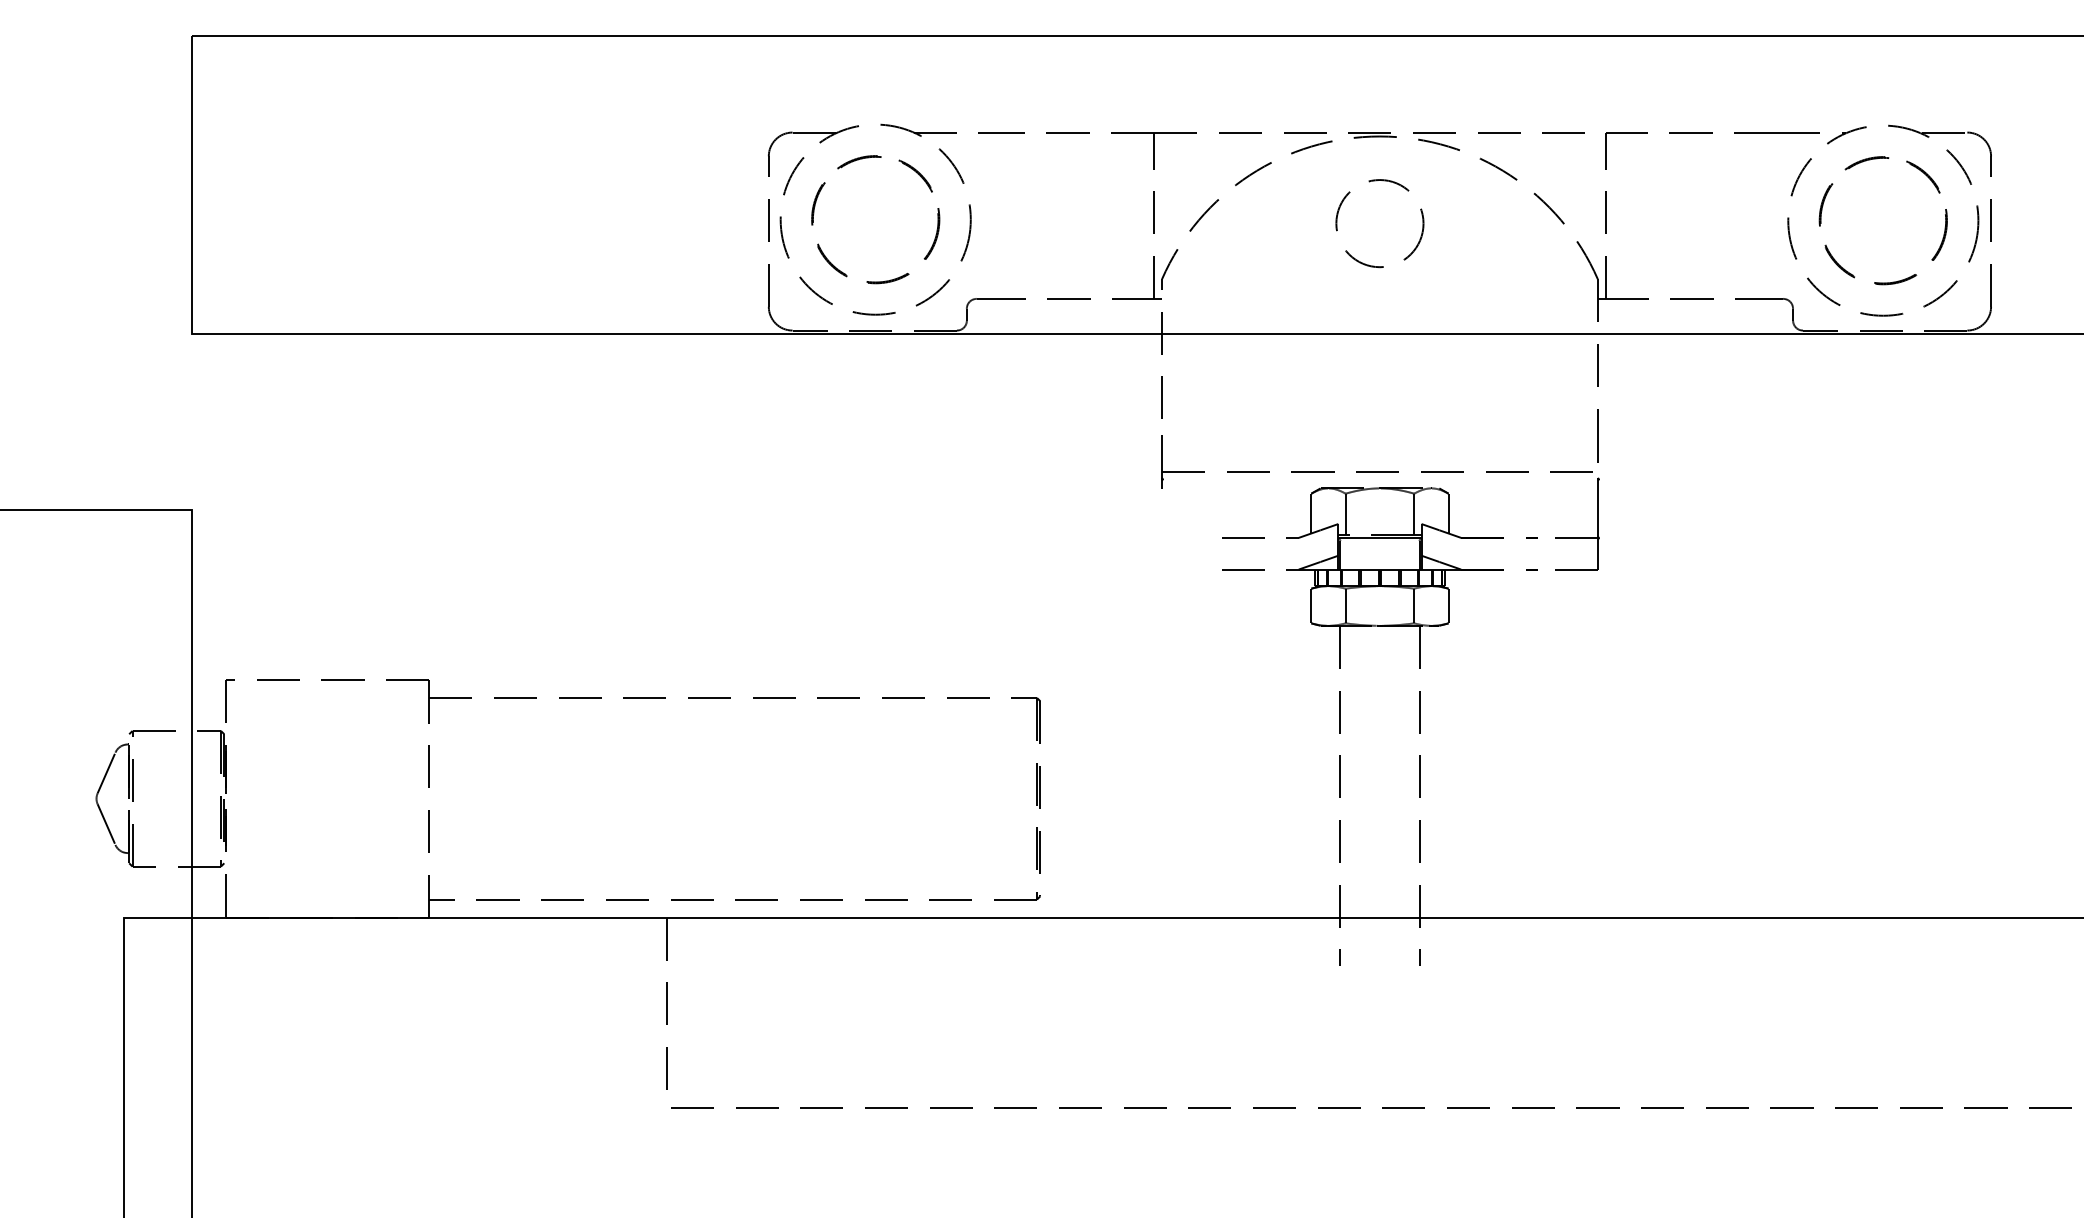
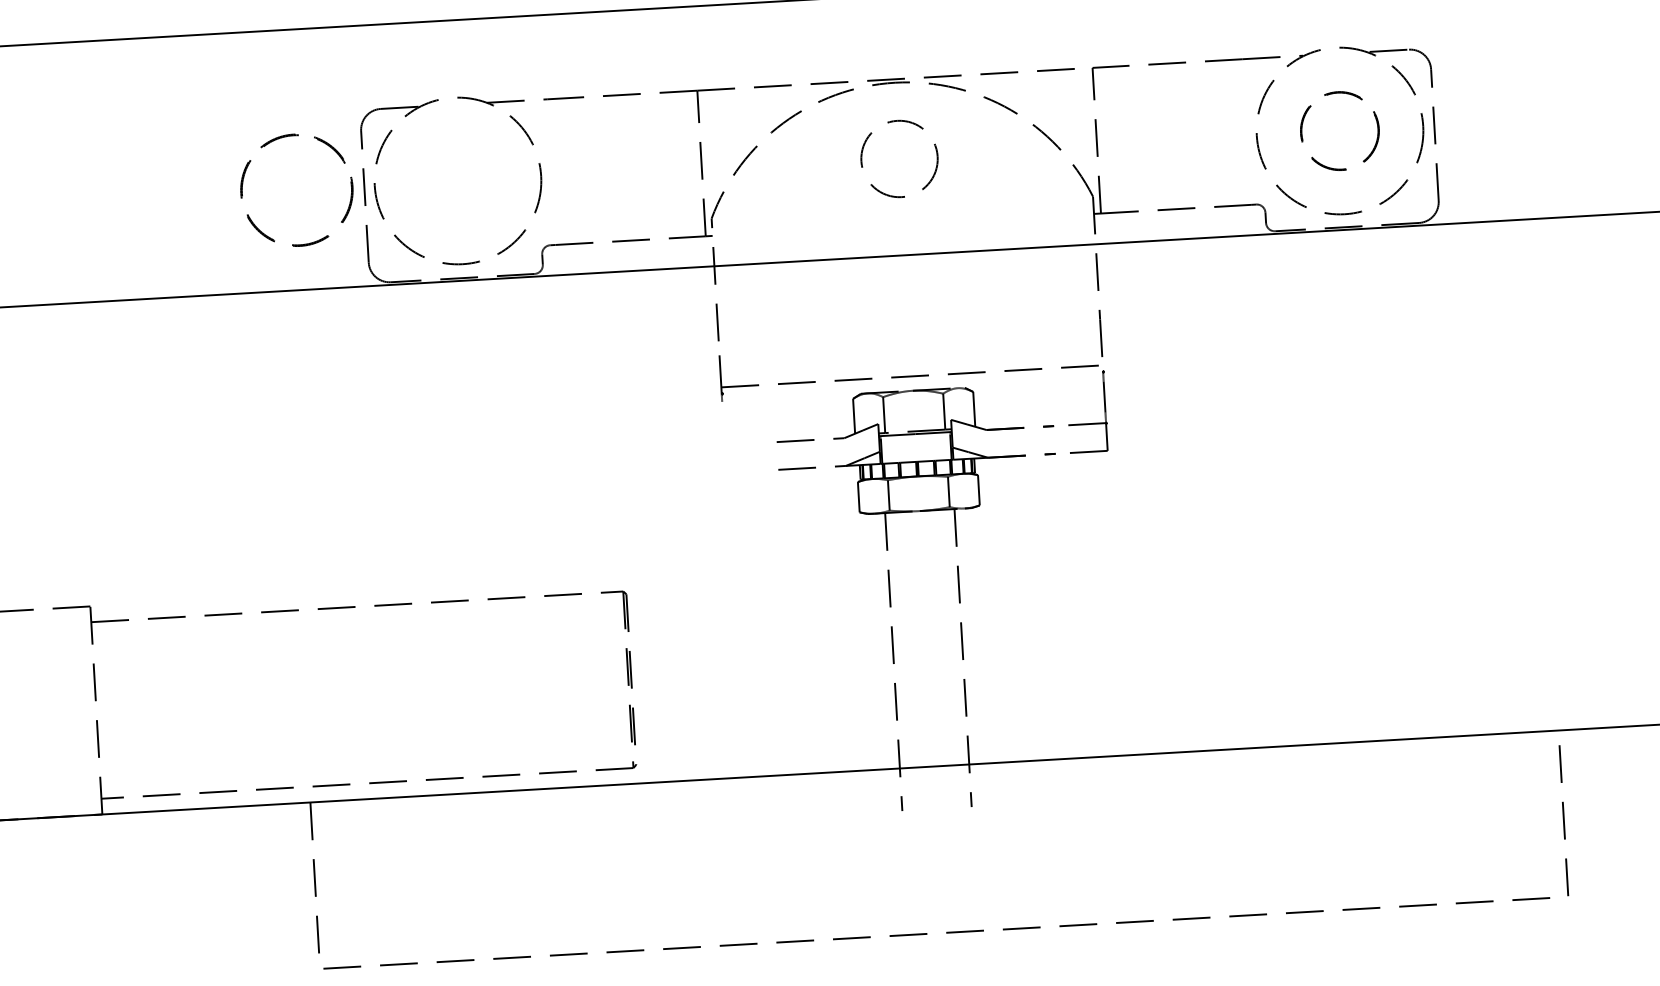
circle: (875, 219) -> (296, 190), moved
circle: (1882, 220) -> (1339, 130), size x0.7

